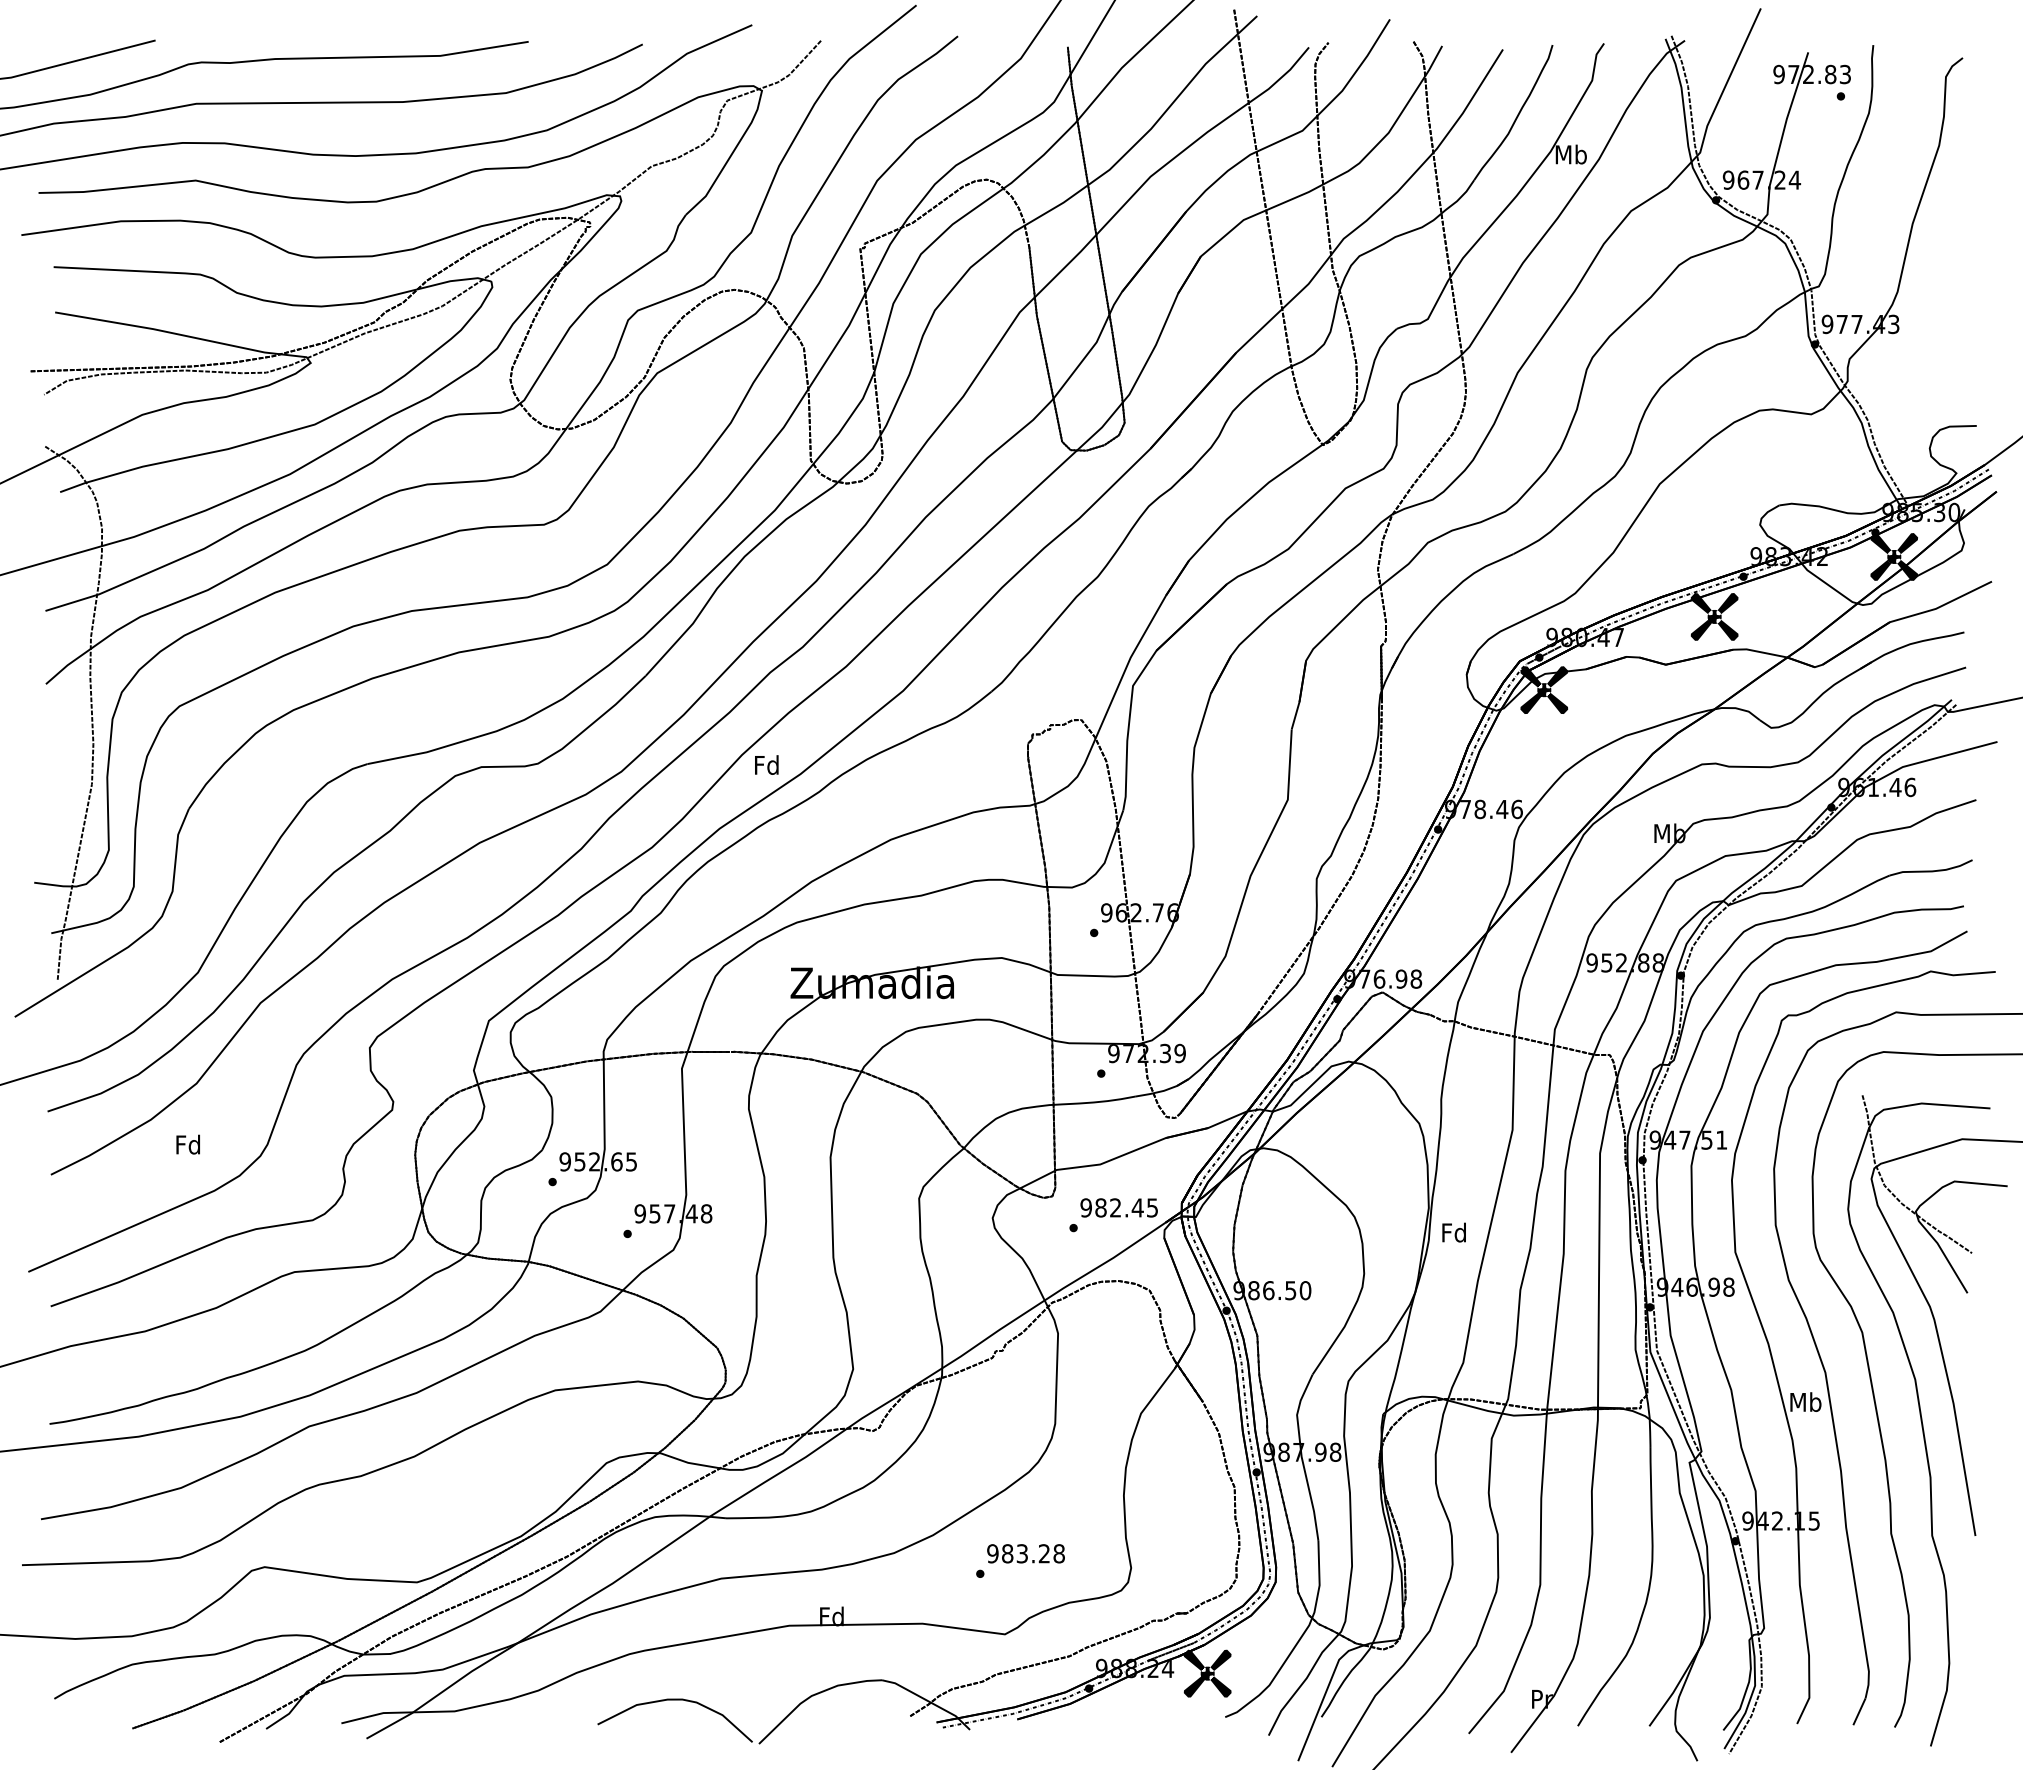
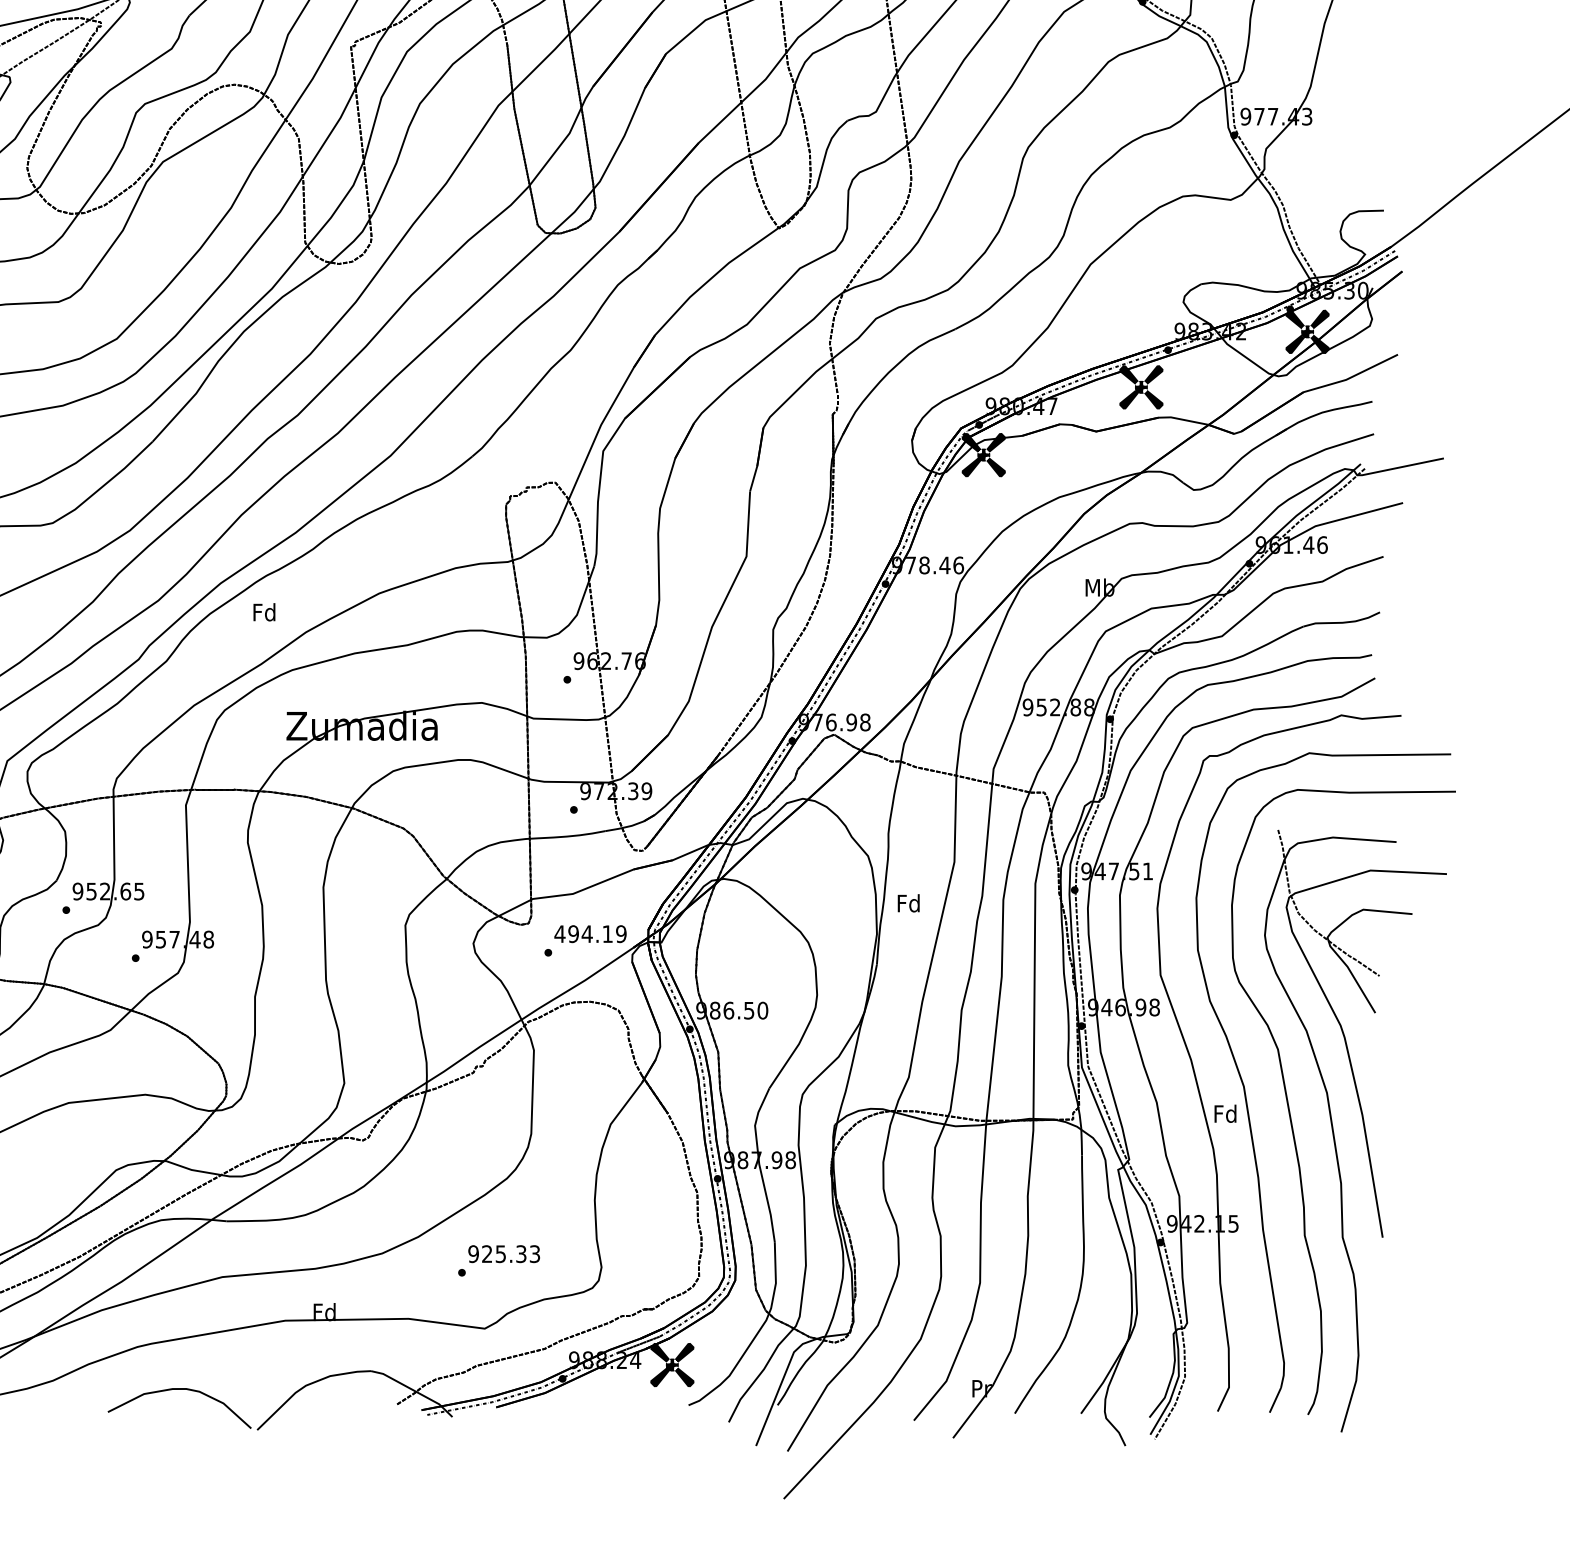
text: (766, 764) -> (264, 611), moved
text: (1119, 1207) -> (590, 933), 982.45 -> 494.19
text: (1453, 1232) -> (908, 903), moved
text: (1805, 1402) -> (1225, 1114), Mb -> Fd
text: (1033, 1553) -> (511, 1253), 983.28 -> 925.33

